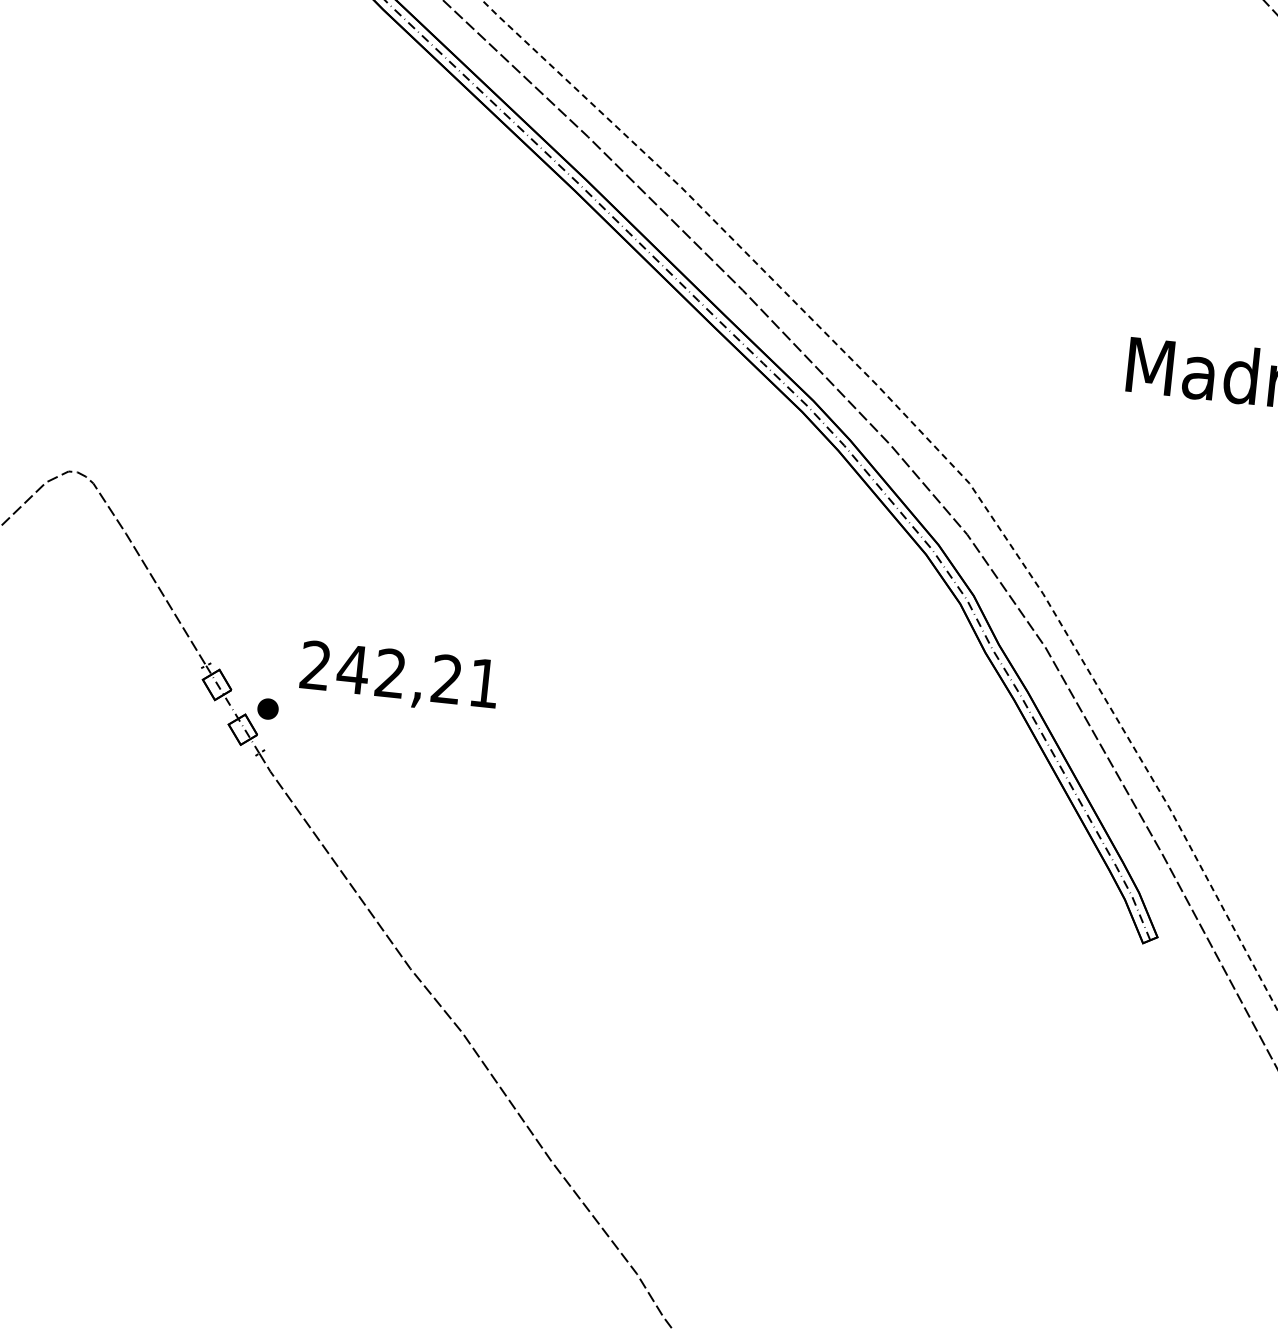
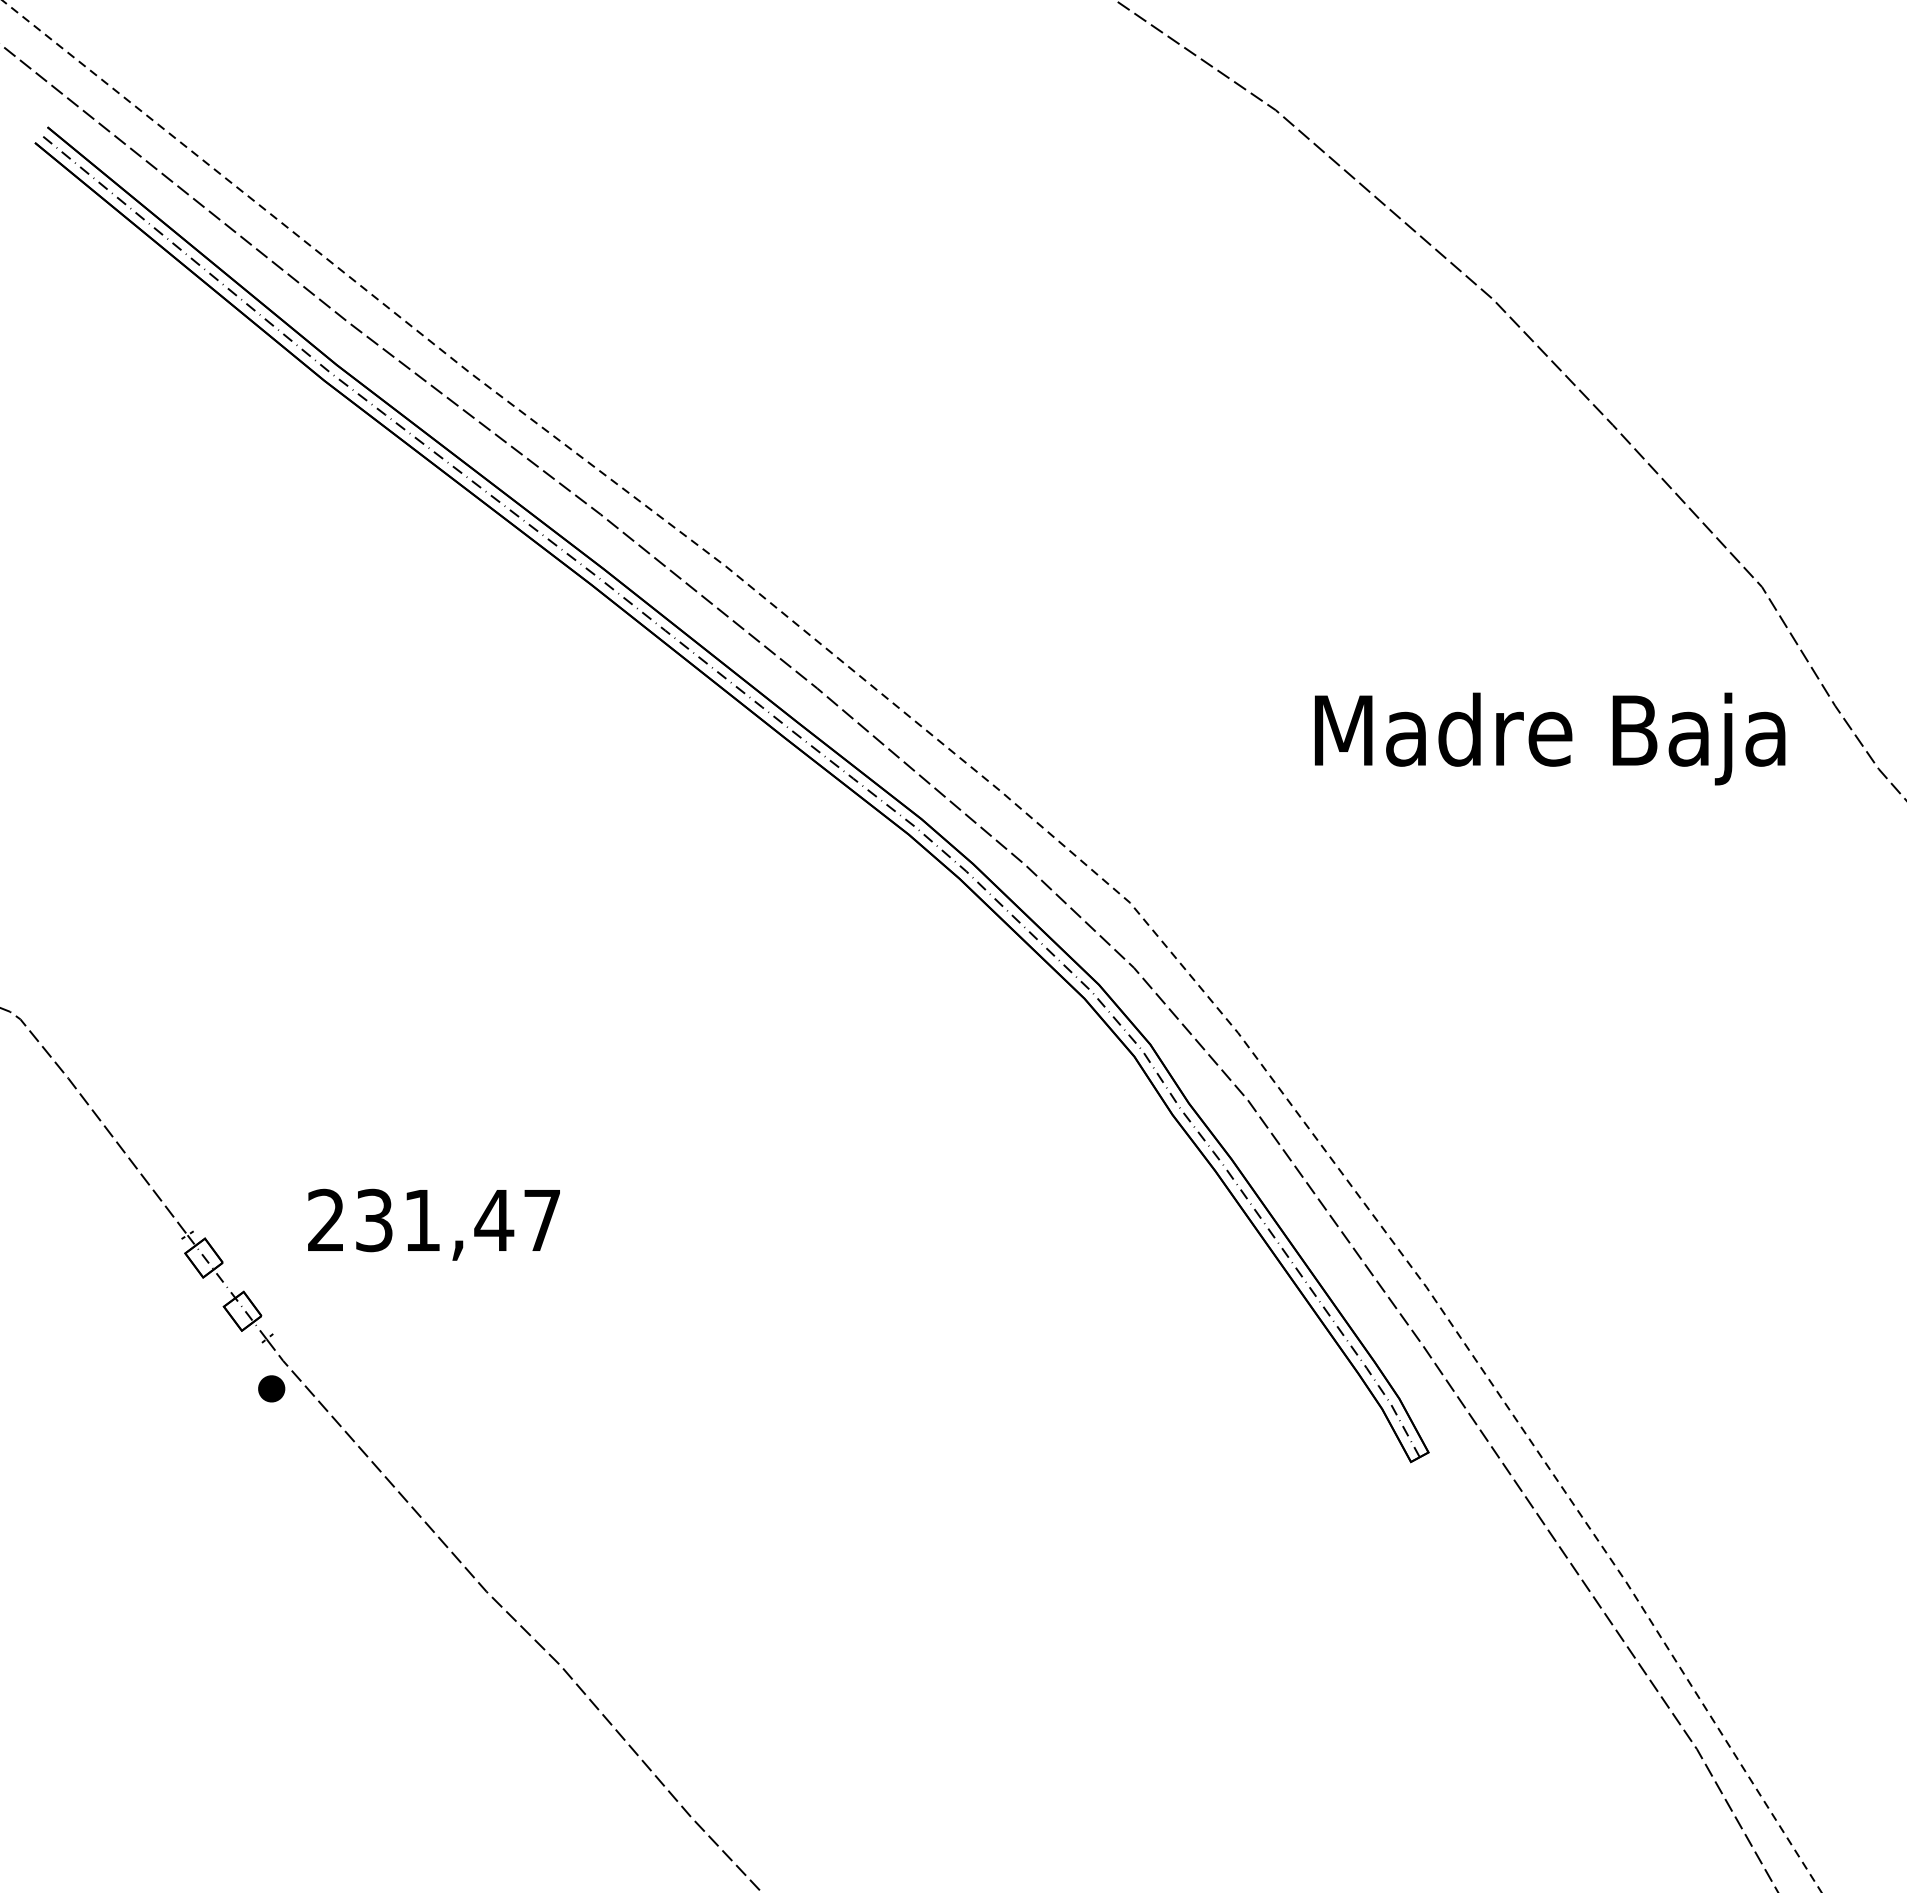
text: (417, 676) -> (456, 1220), 242,21 -> 231,47
part: (267, 708) -> (271, 1388), moved

